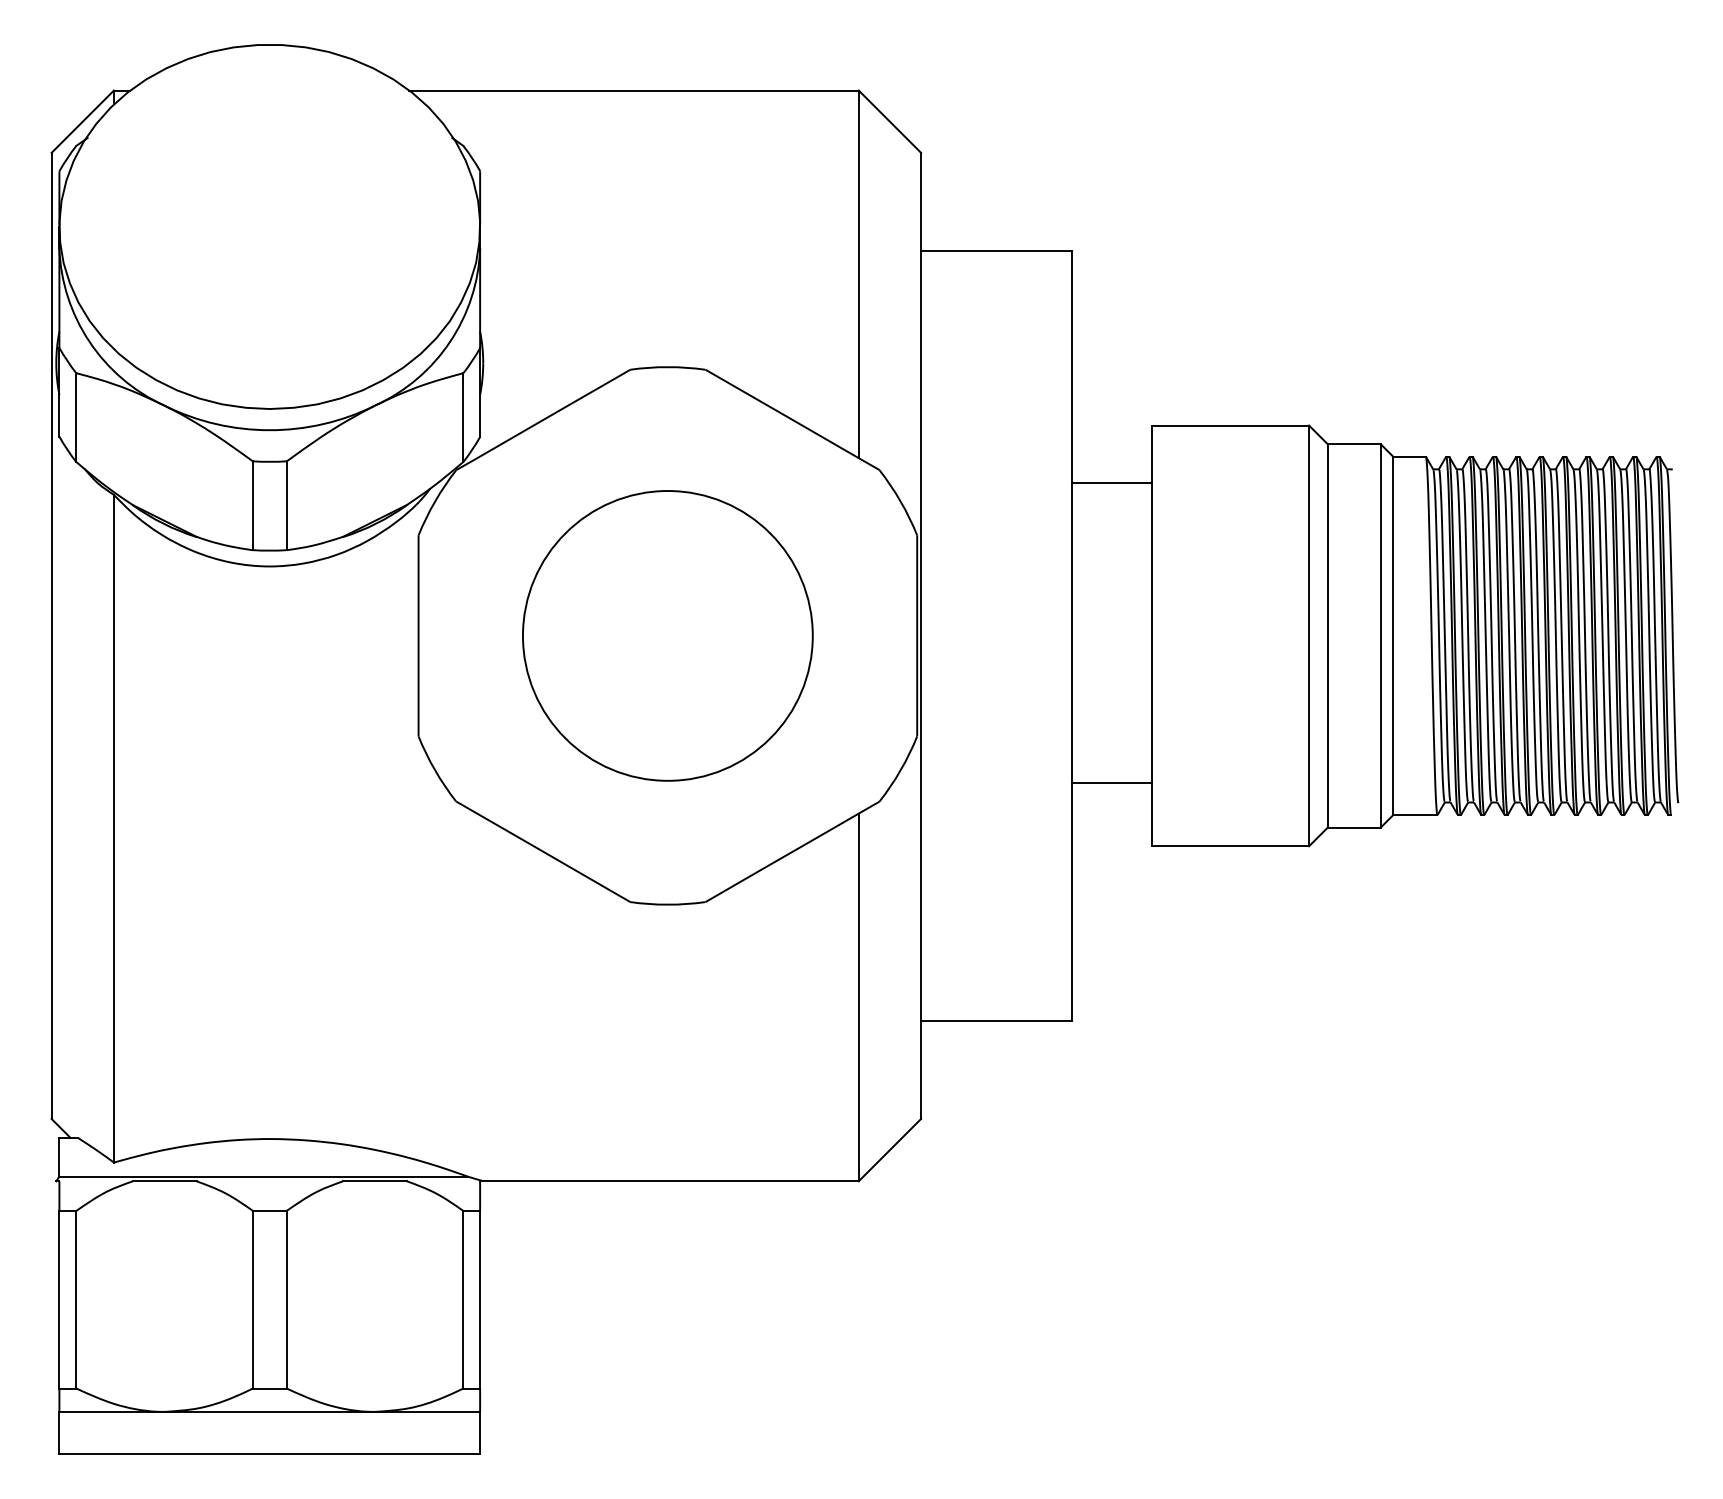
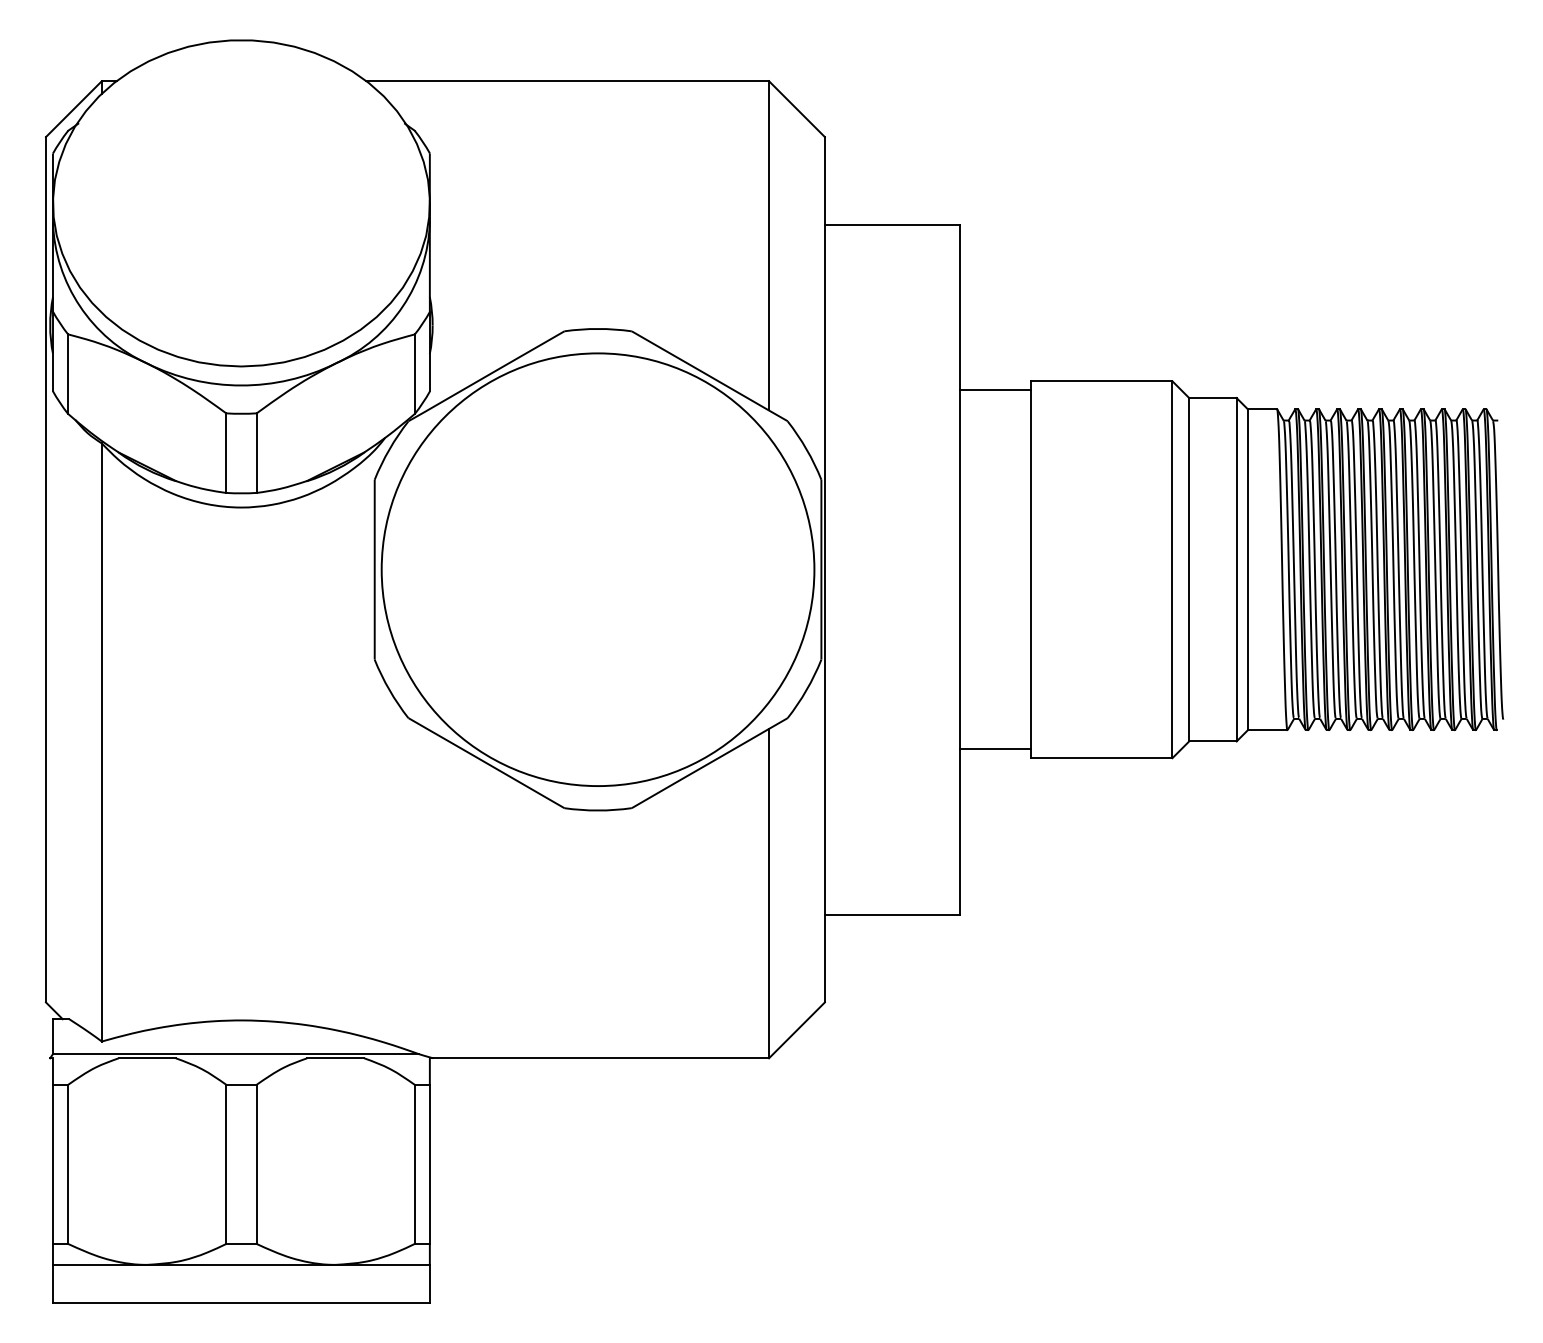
line: (1111, 482) -> (995, 390), moved
circle: (667, 635) -> (597, 569), size x1.67
line: (1111, 783) -> (995, 749), moved

